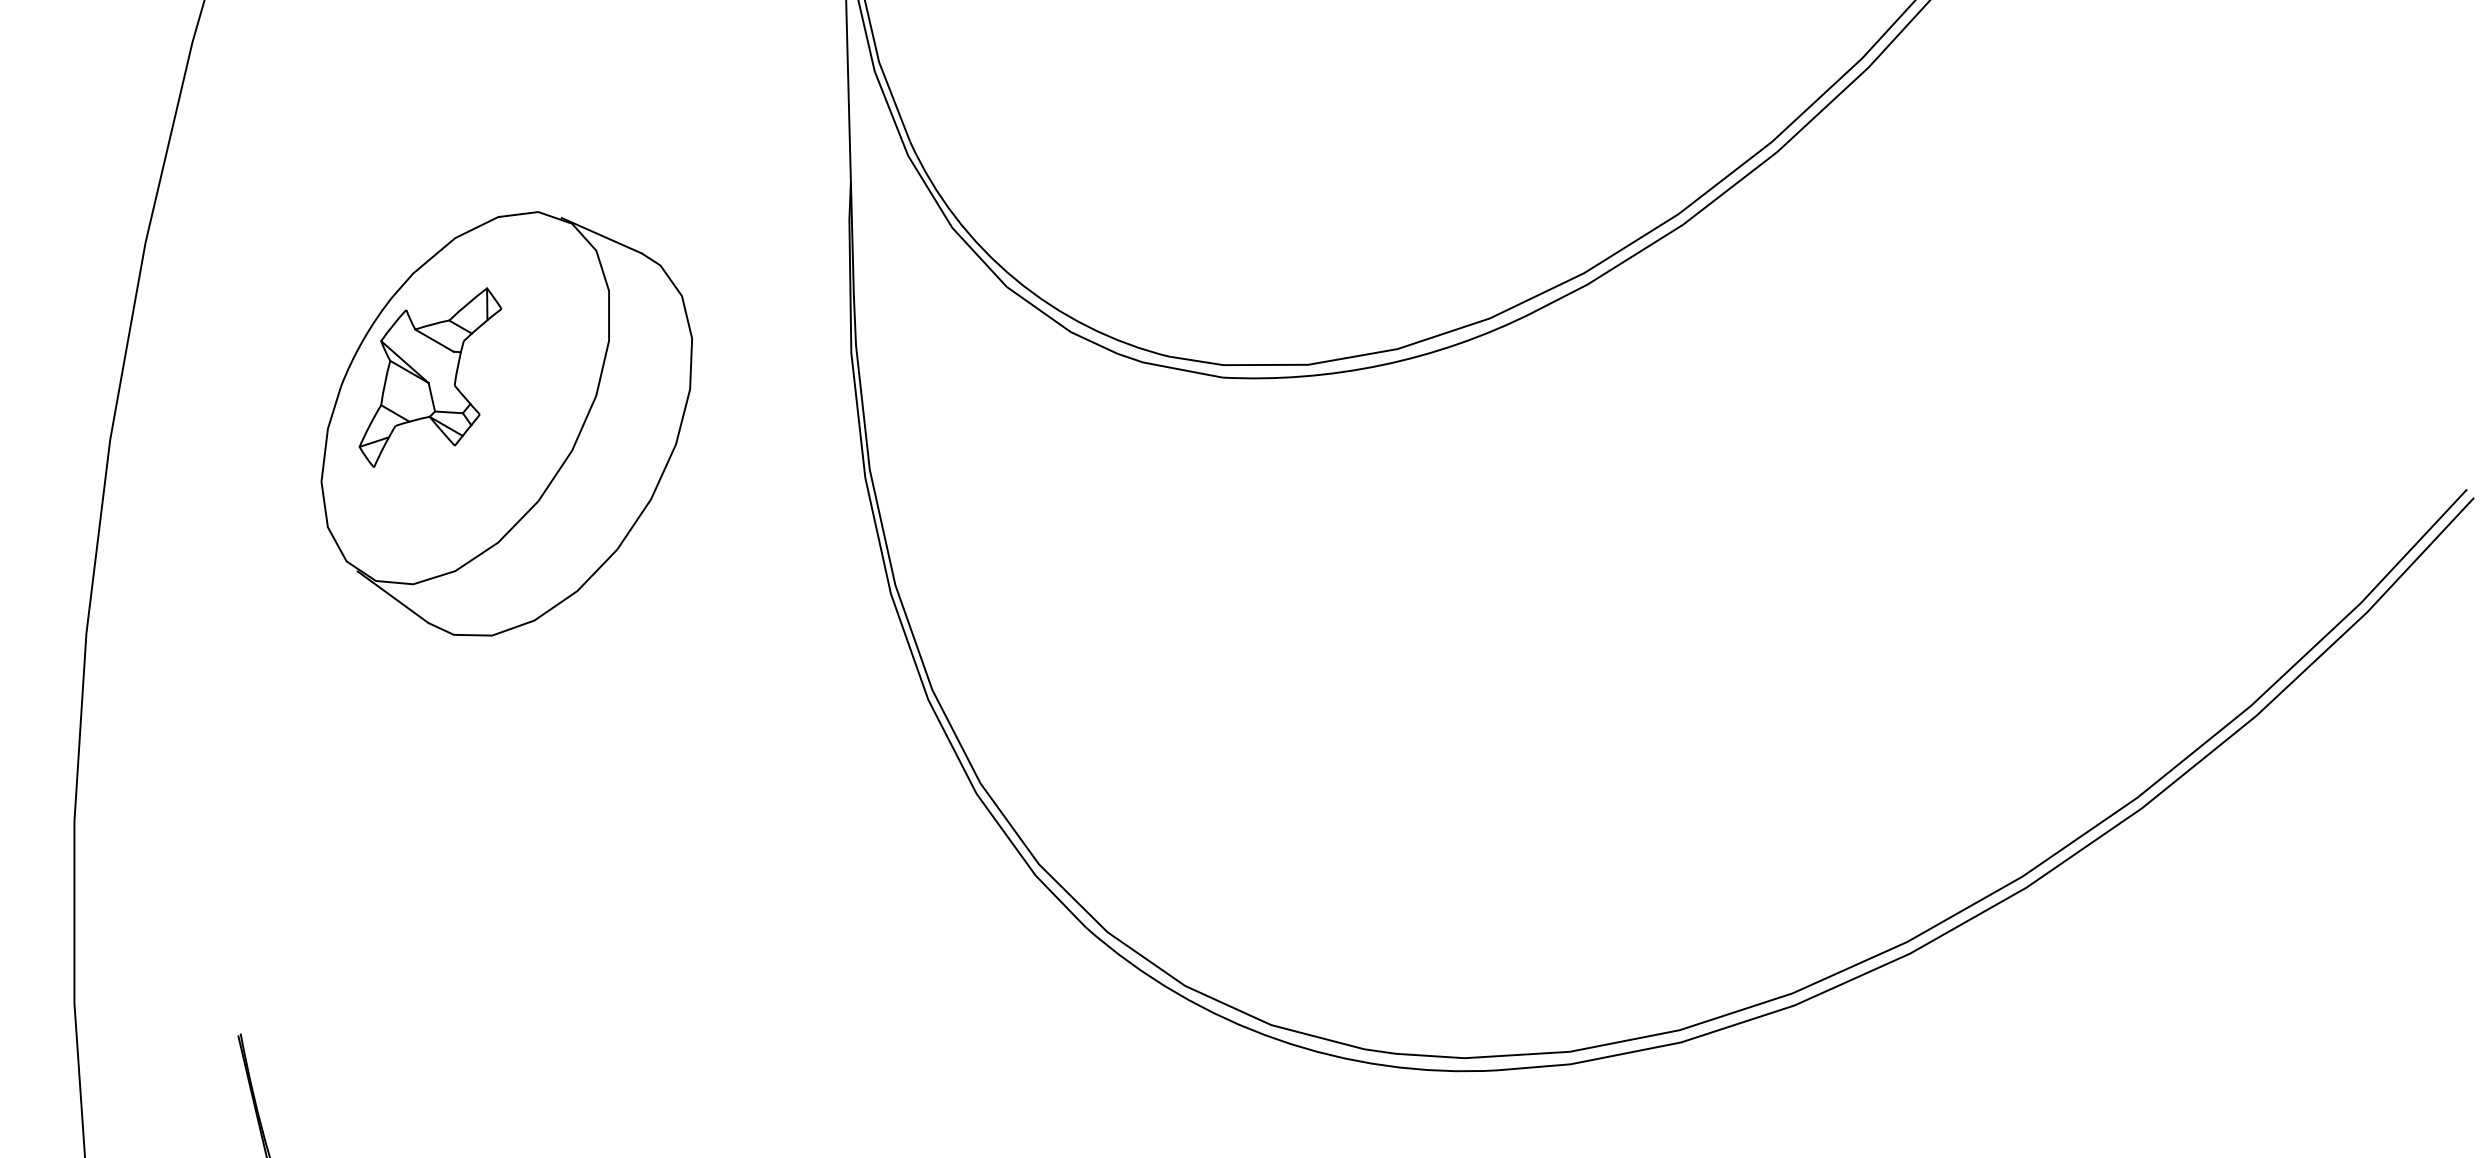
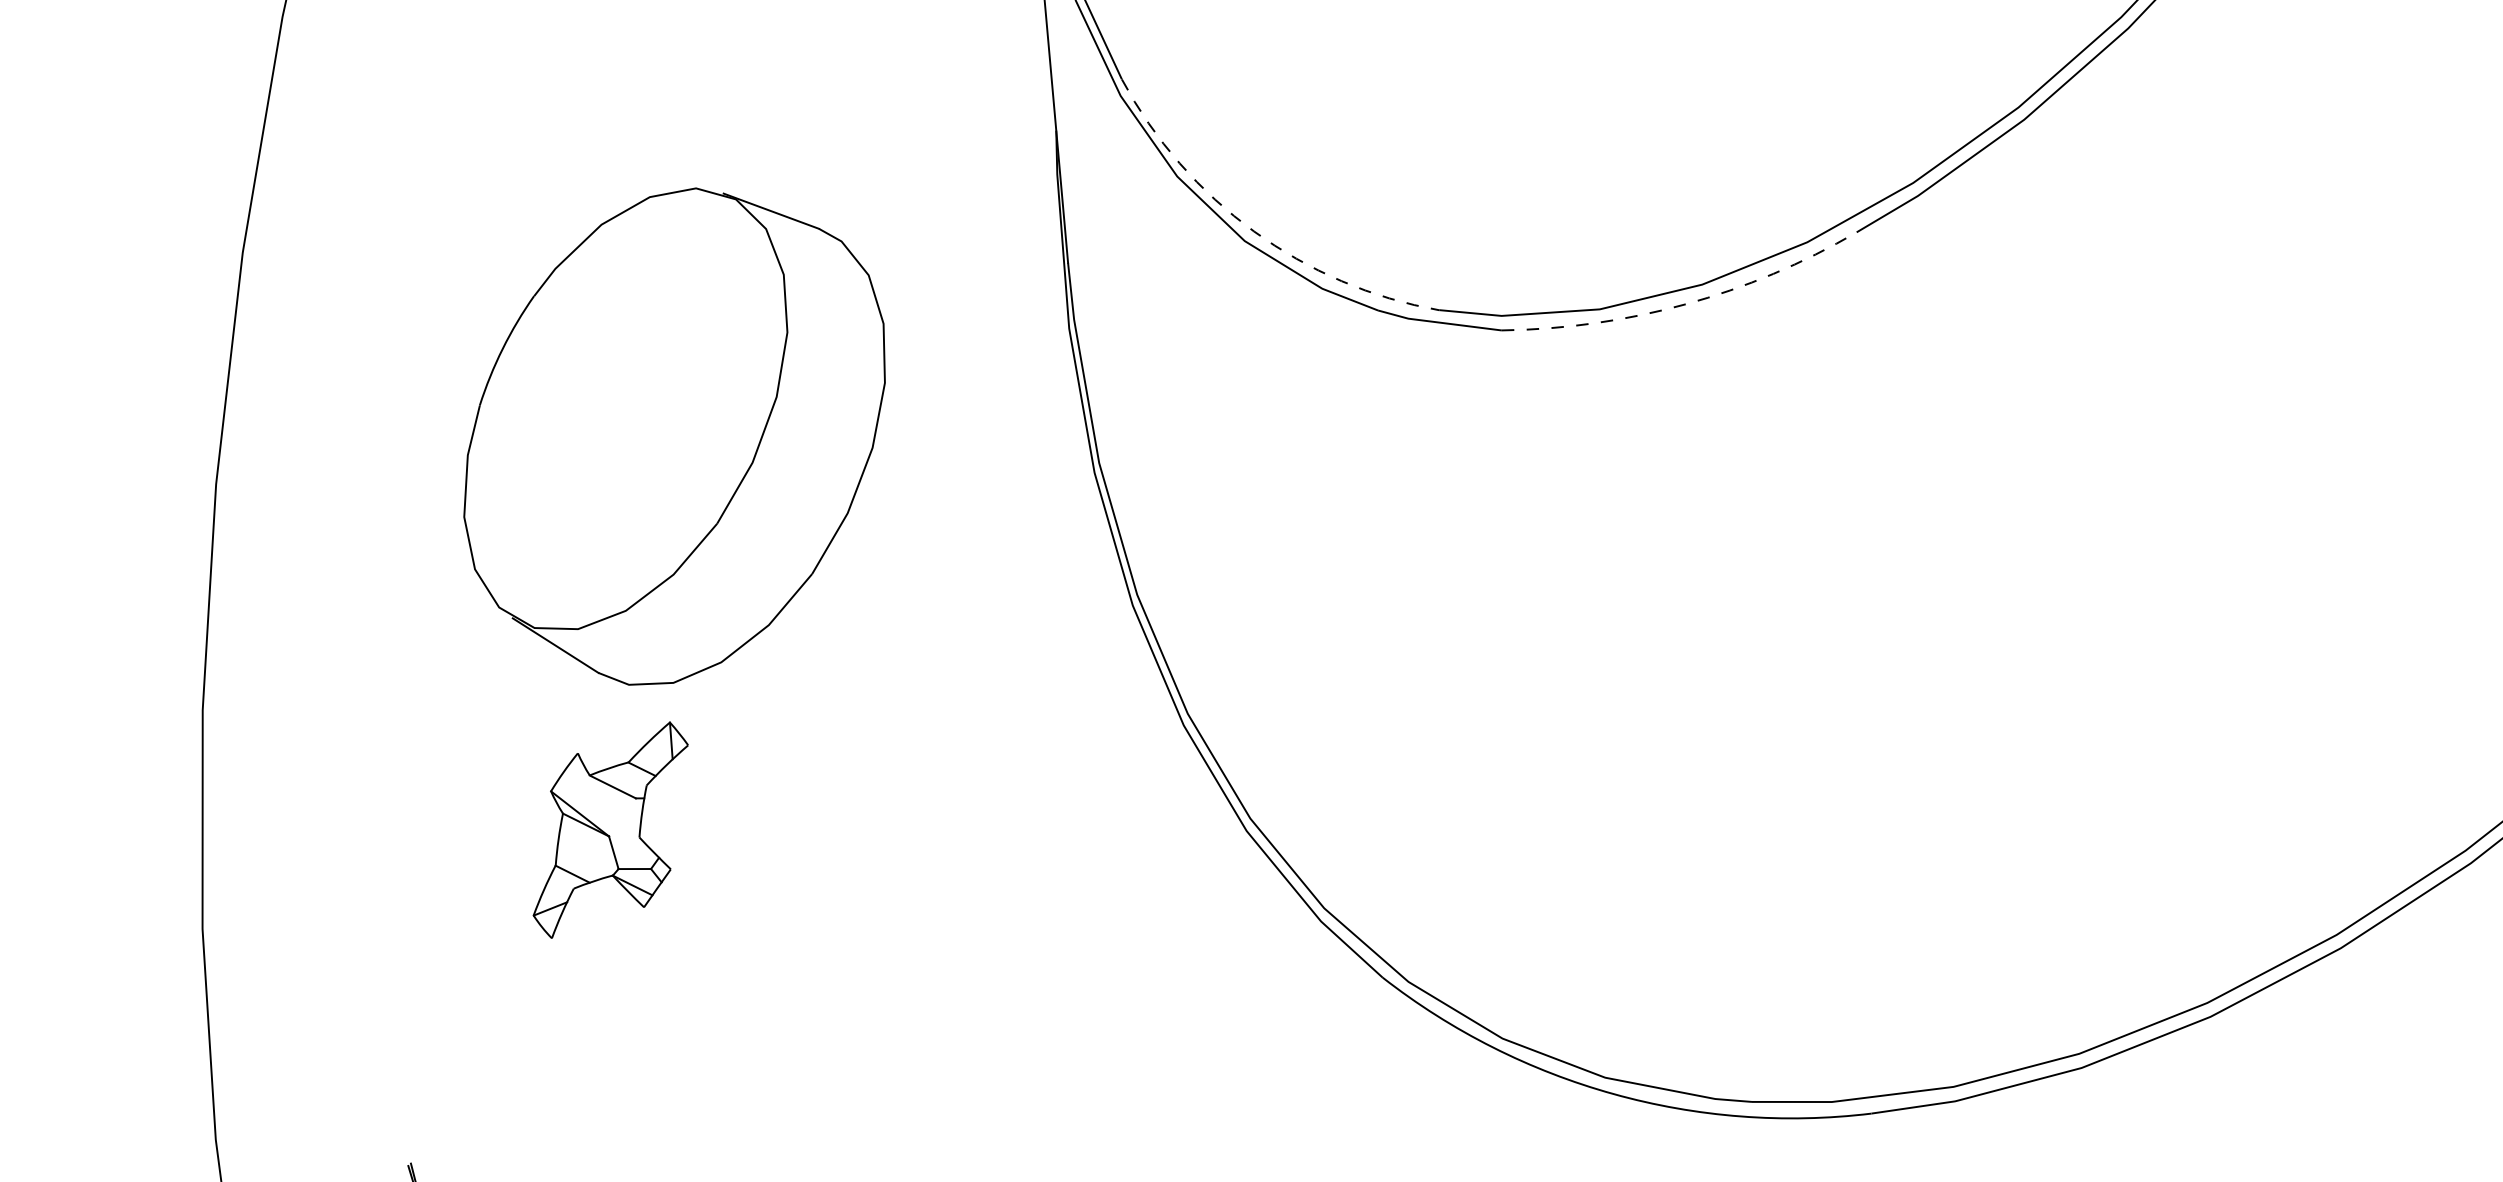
arc: (1015, 279) -> (1254, 231), solid -> dashed
arc: (1382, 365) -> (1686, 304), solid -> dashed
part: (429, 377) -> (609, 829), moved

